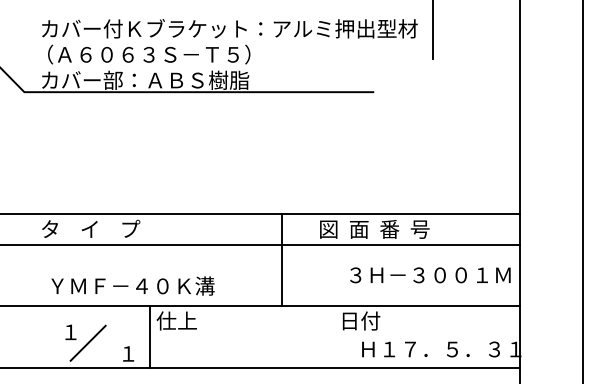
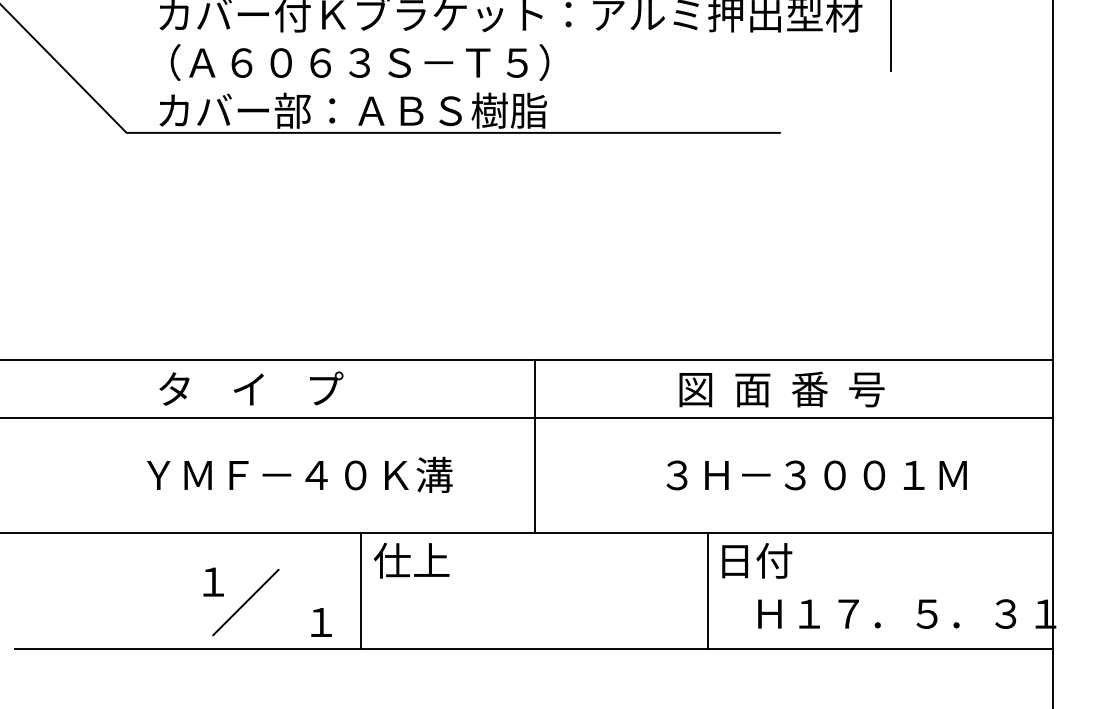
line: (281, 259) -> (534, 445), moved
text: (430, 275) -> (816, 475), moved
text: (132, 285) -> (298, 473), moved
line: (335, 337) -> (708, 591), added

